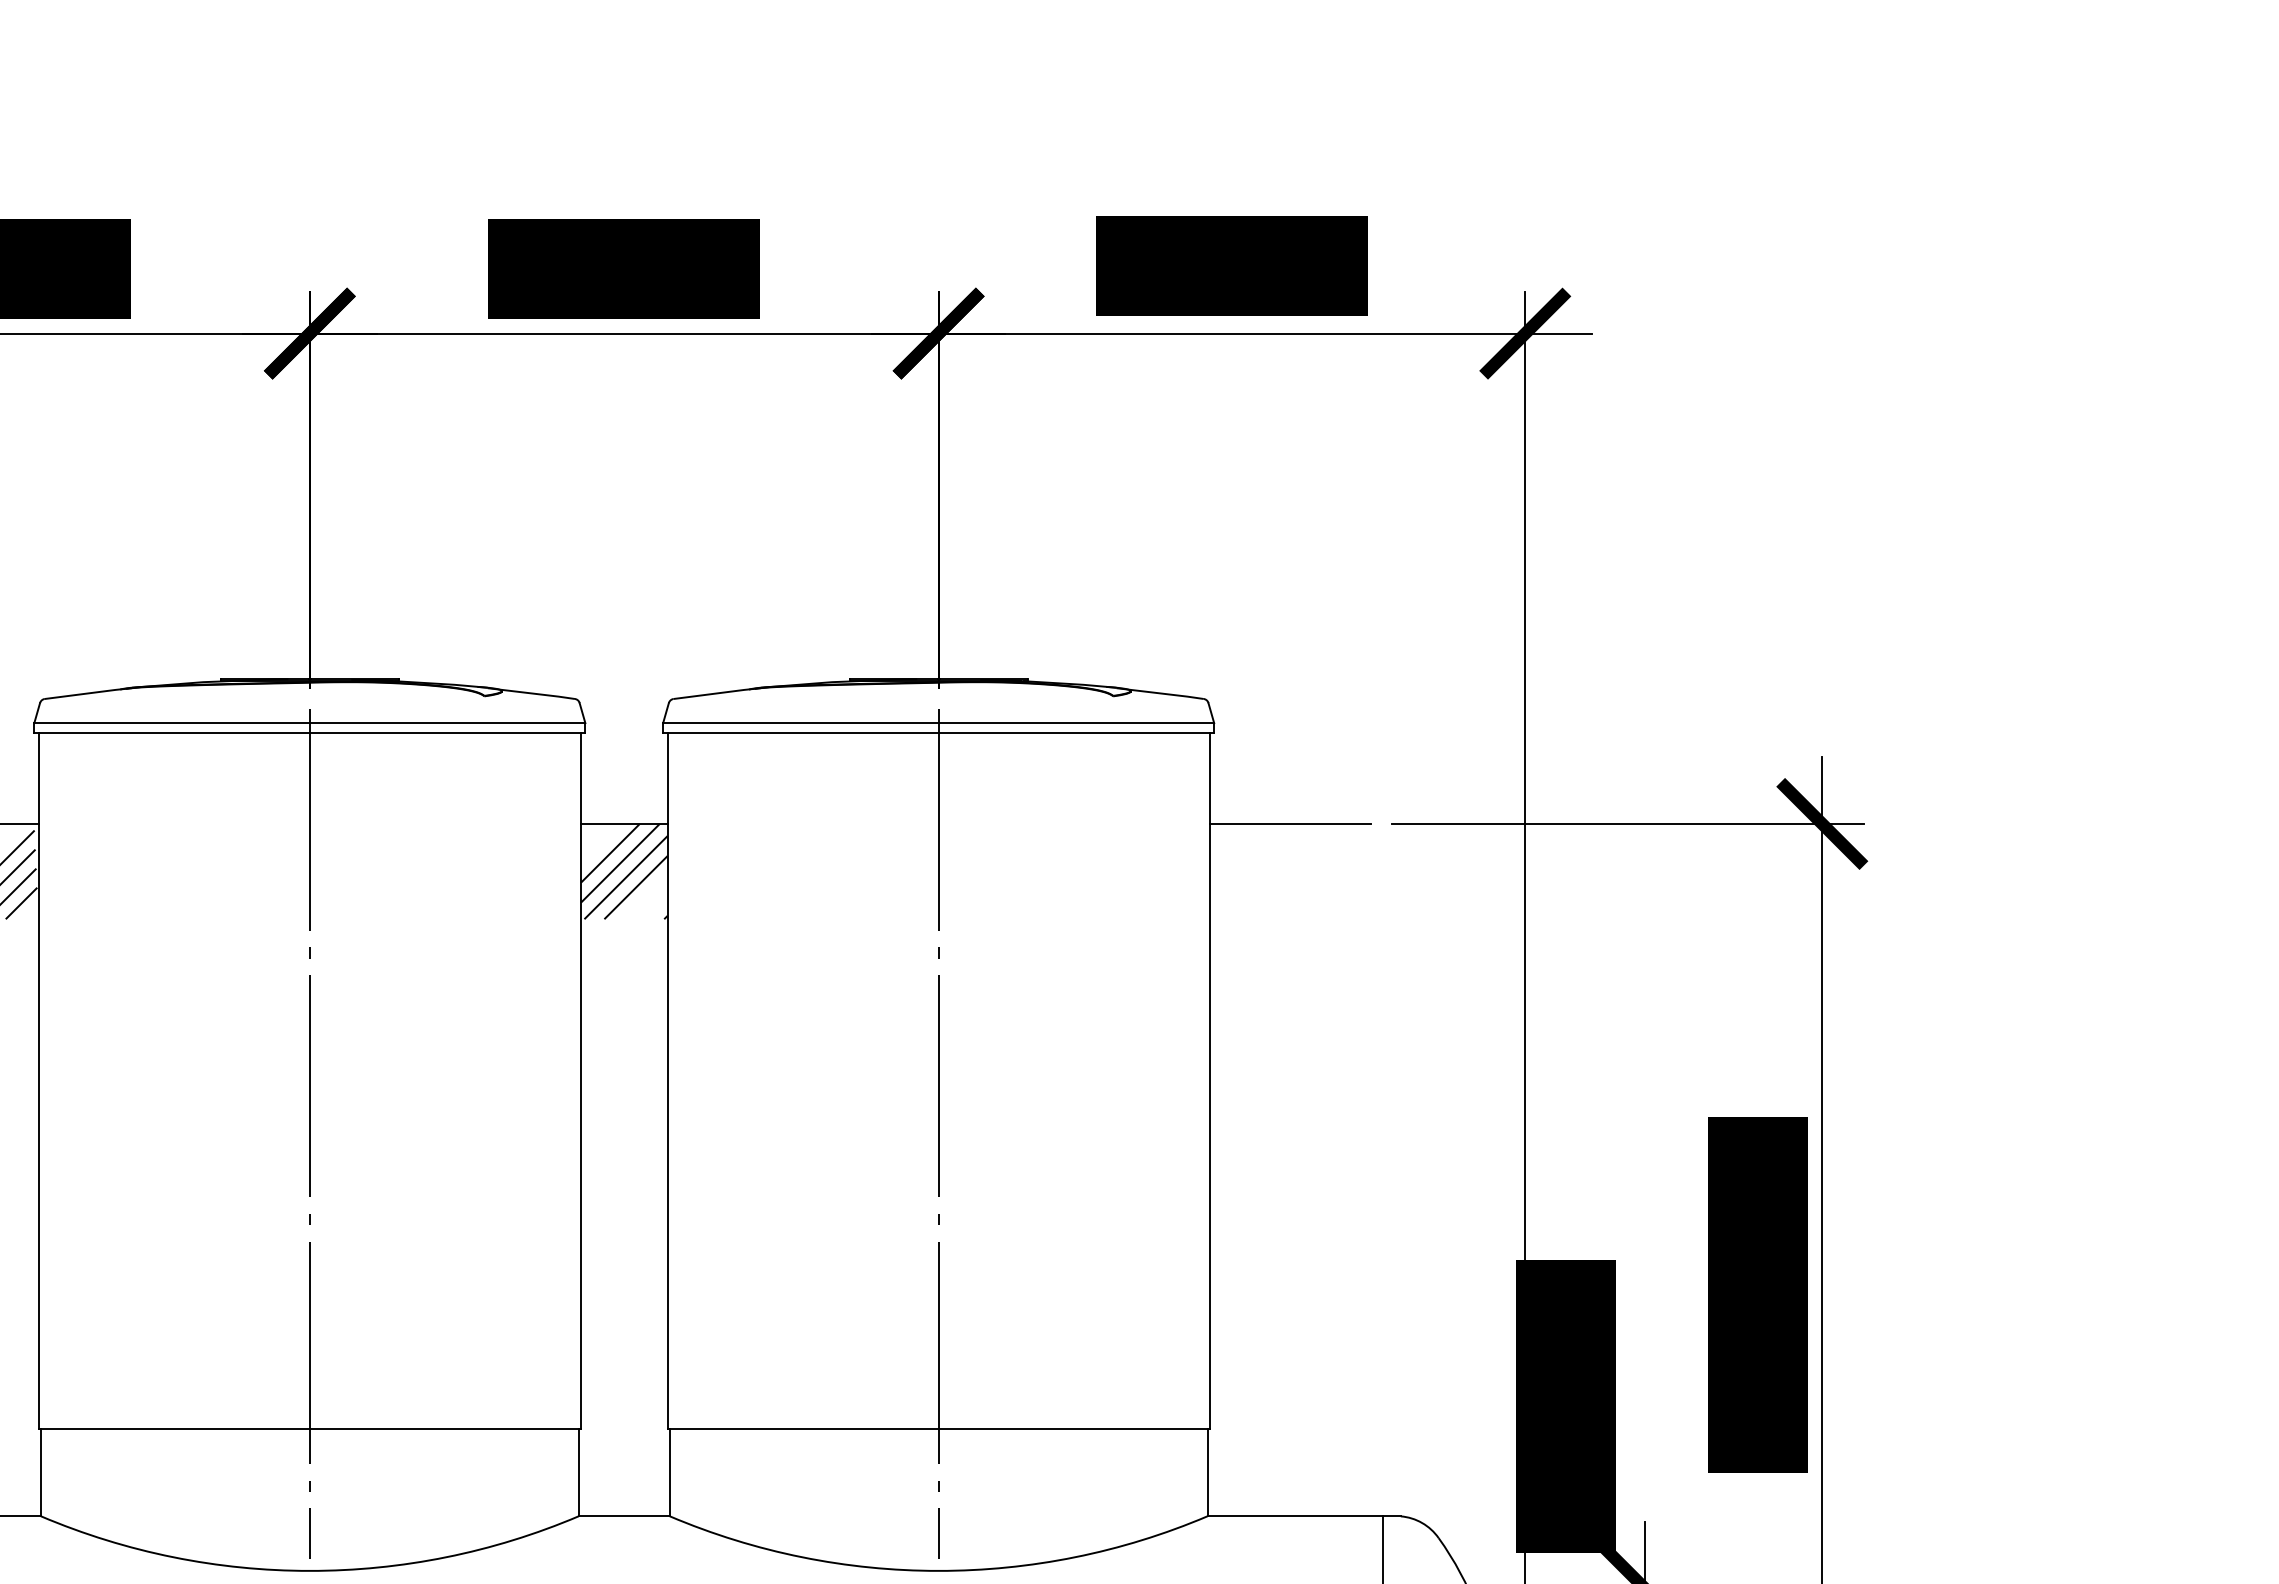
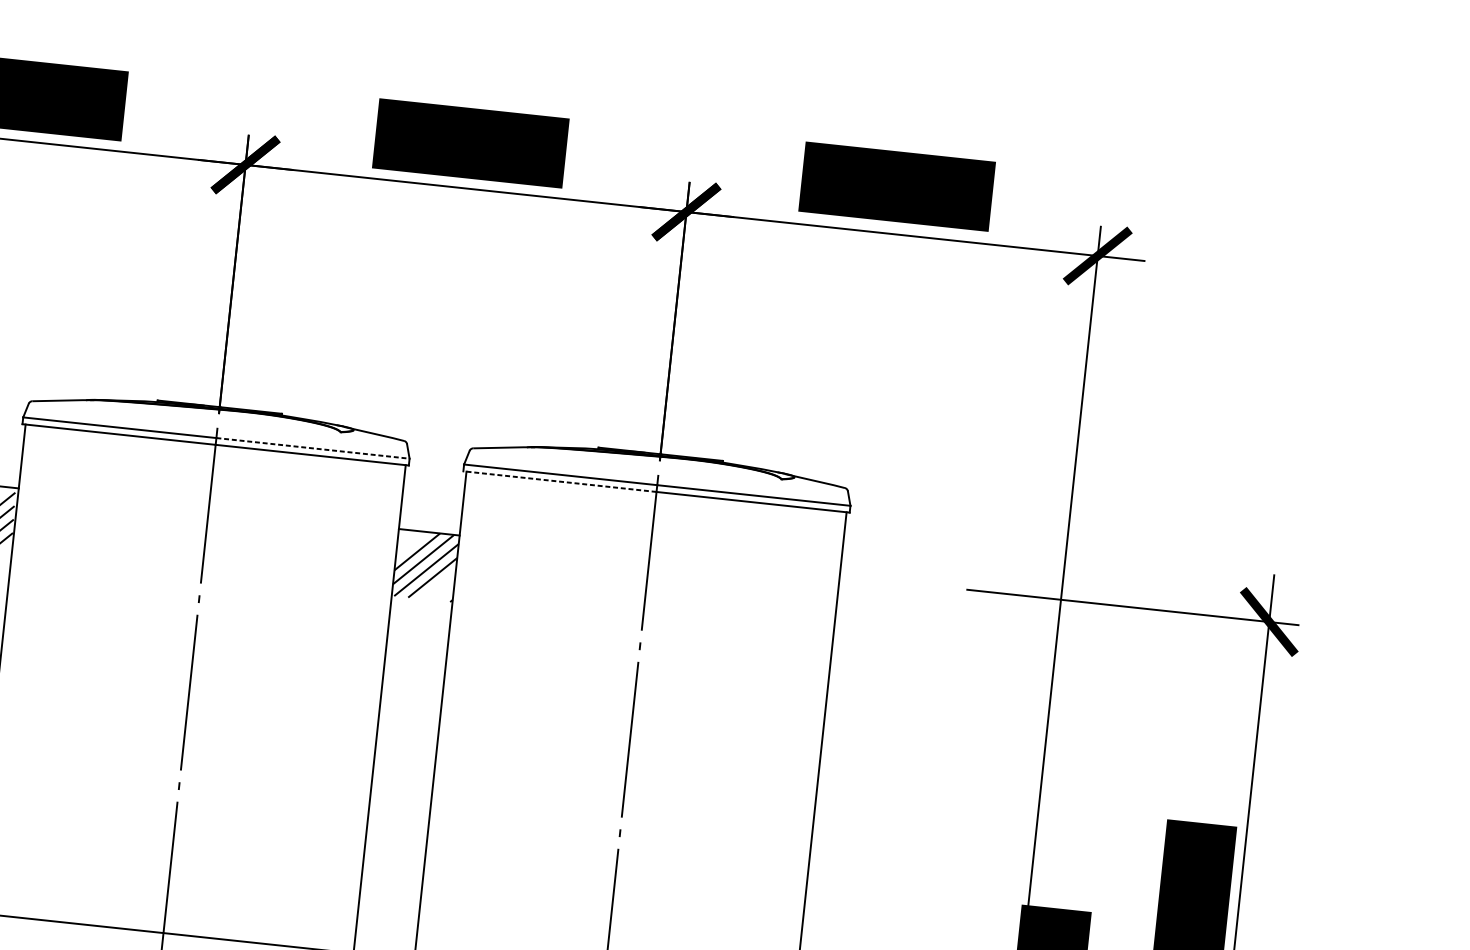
line: (447, 723) -> (312, 448), solid -> dashed
line: (800, 732) -> (559, 481), solid -> dashed
line: (1289, 823) -> (895, 581), removed

